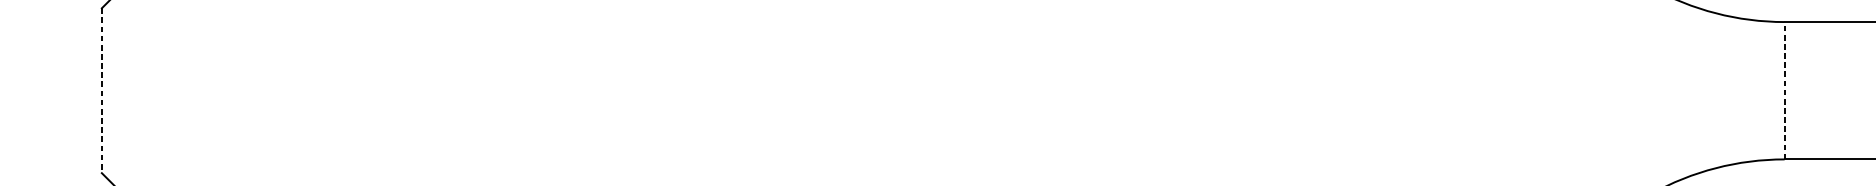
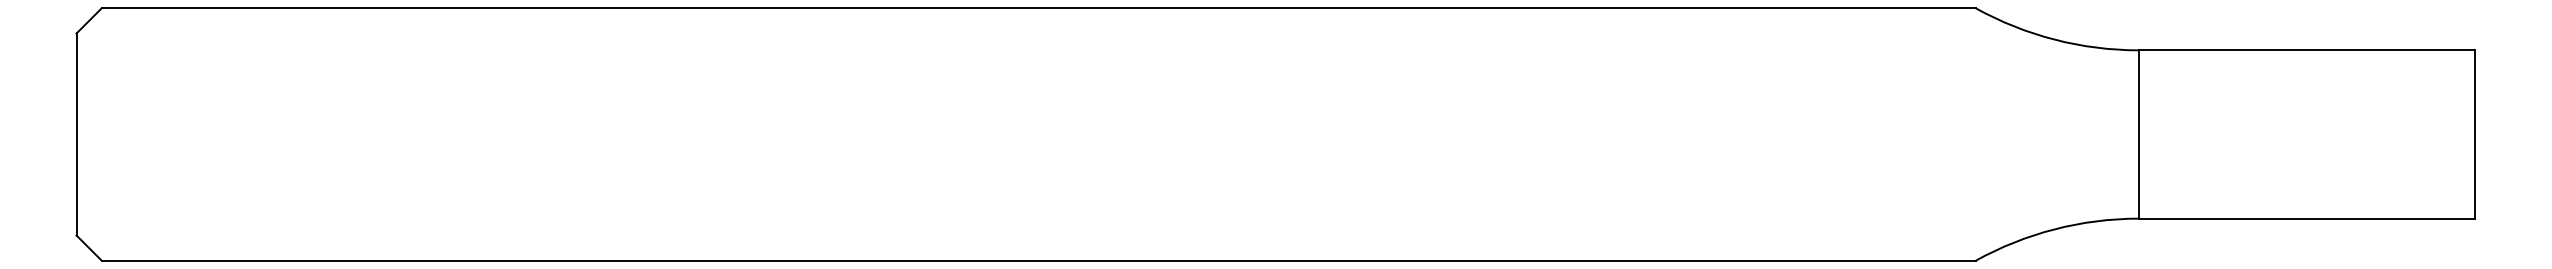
line: (101, 90) -> (76, 134), dashed -> solid
line: (1784, 90) -> (2138, 134), dashed -> solid

